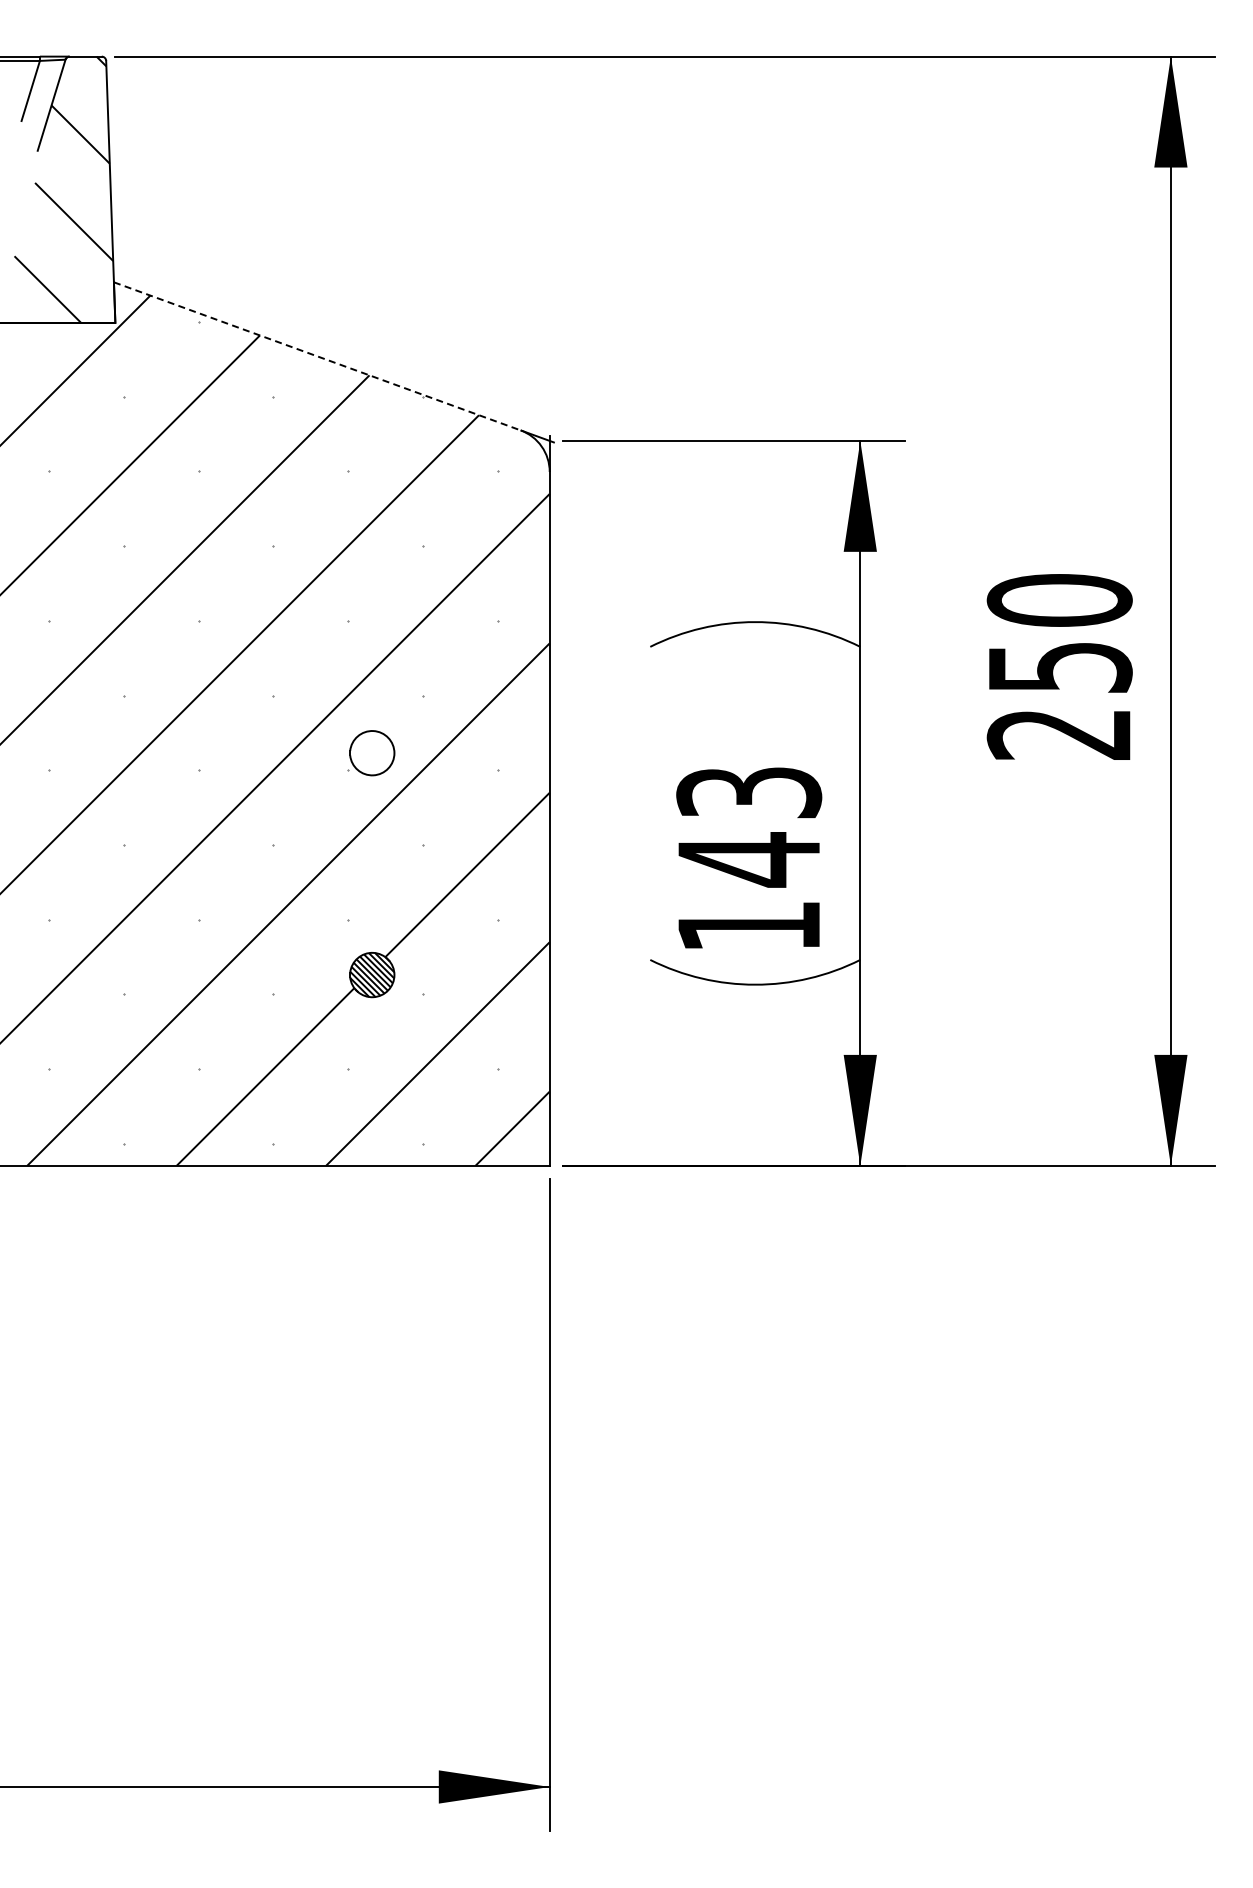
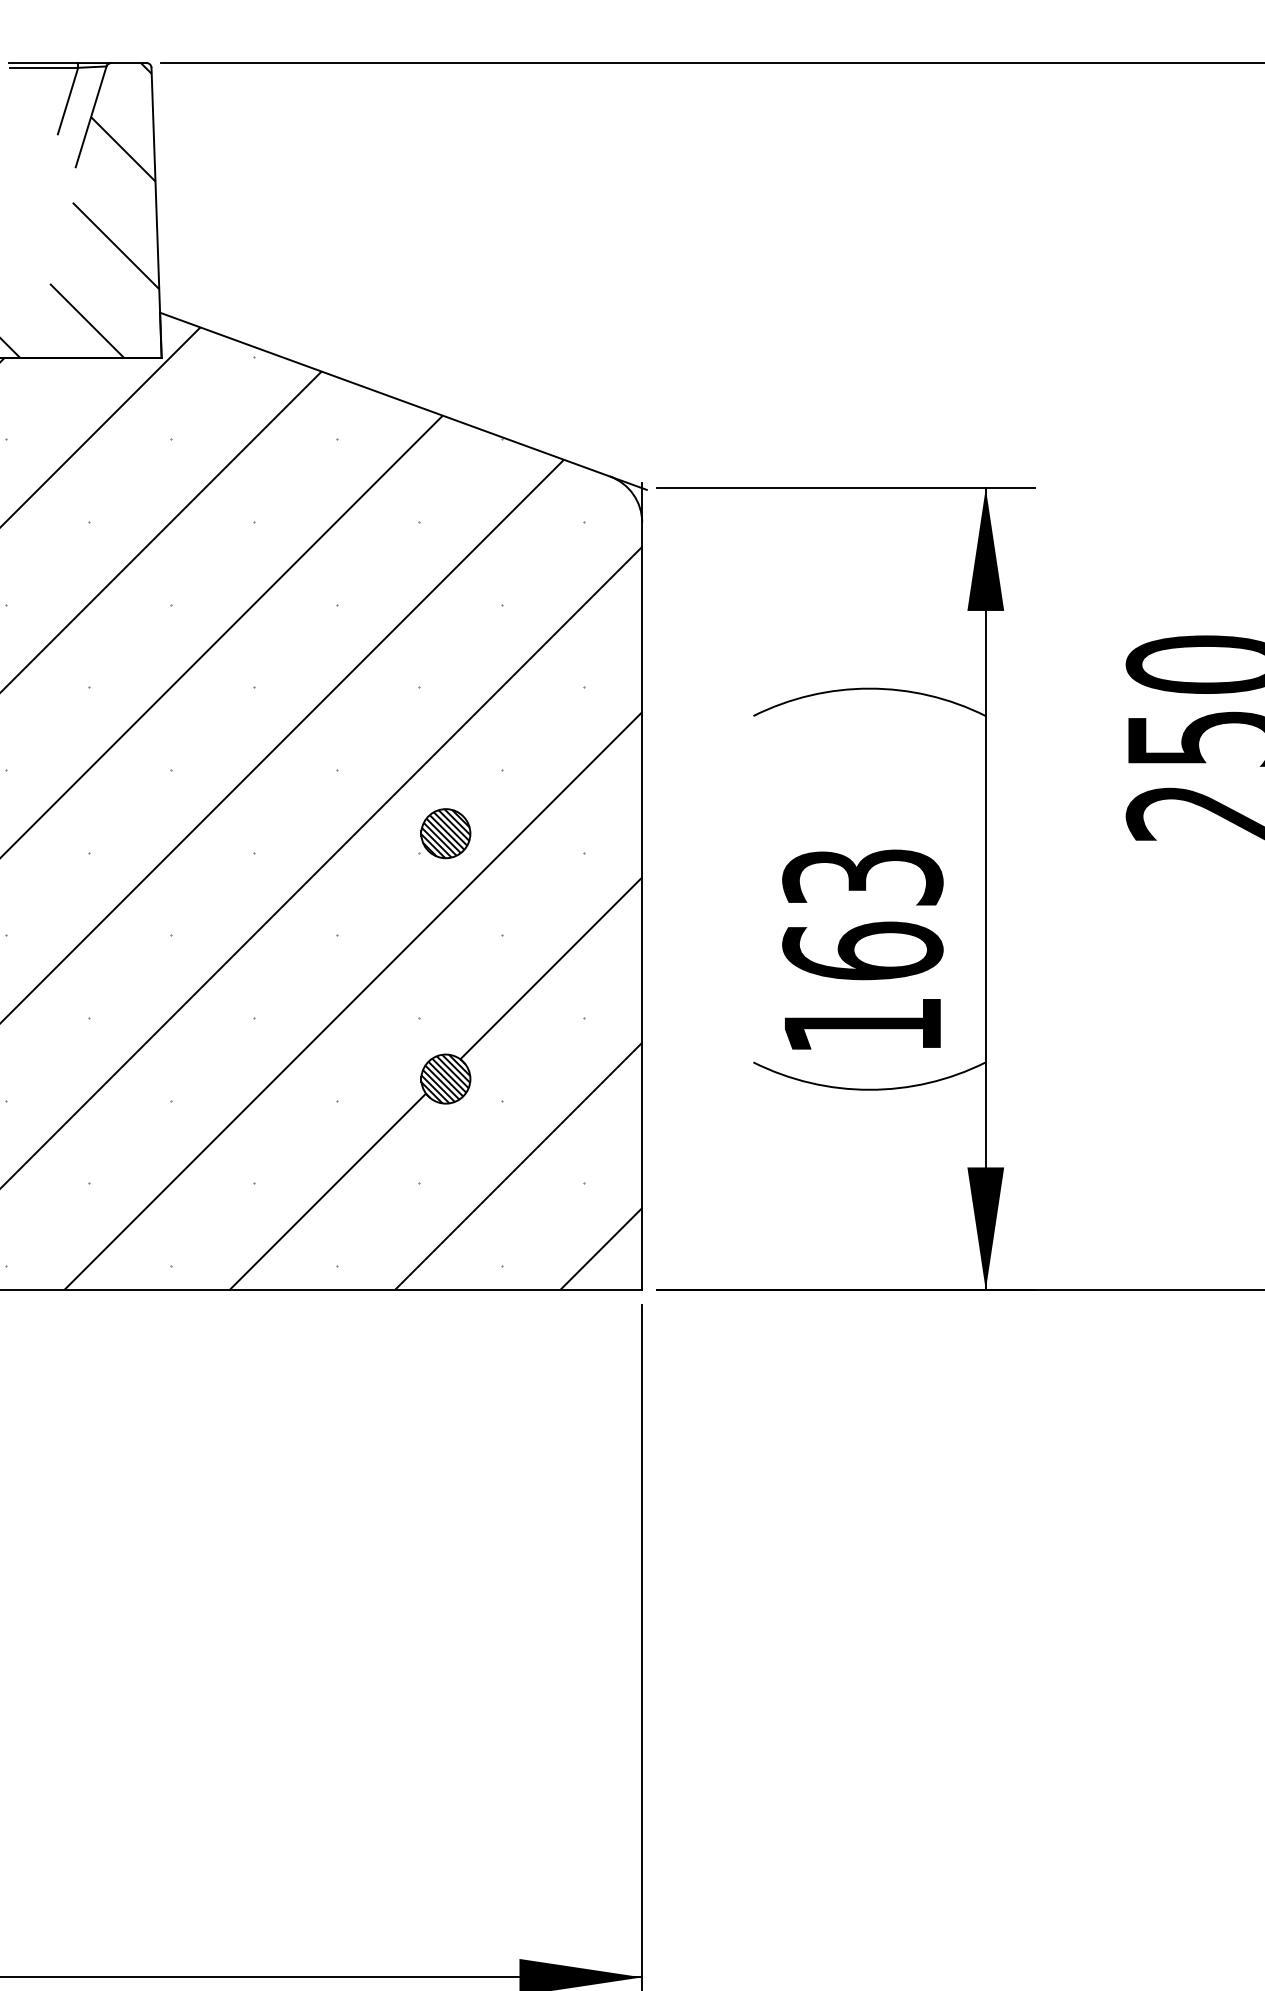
line: (317, 356) -> (385, 394), dashed -> solid
hatch: (372, 753) -> (446, 834), added
text: (749, 859) -> (863, 951), 143 -> 163

